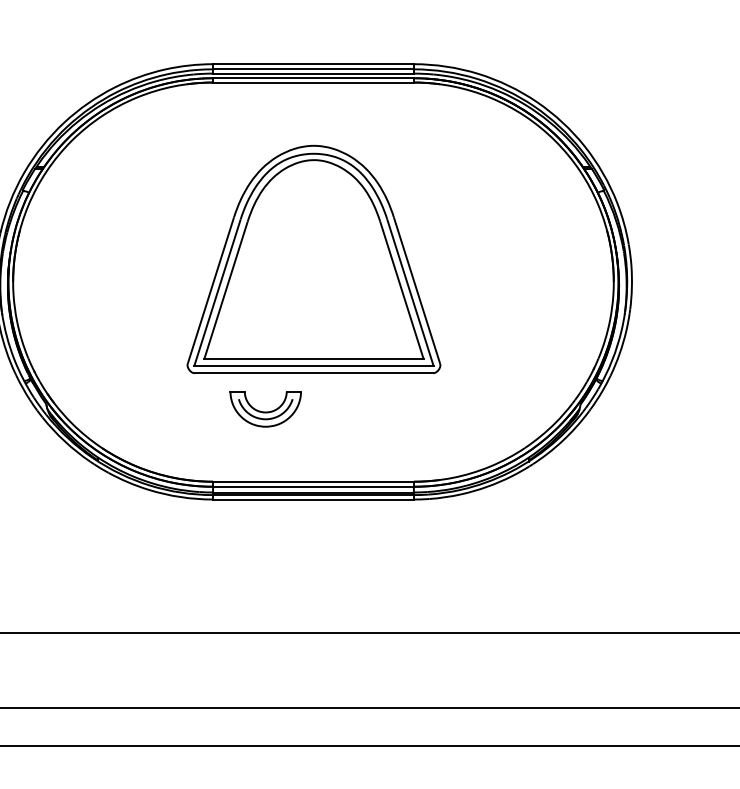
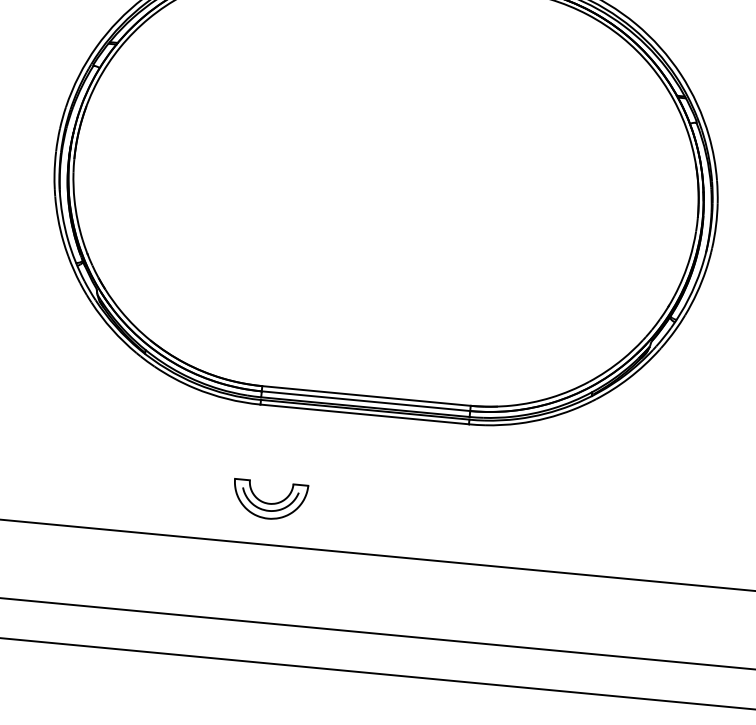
part: (313, 258) -> (388, 164), removed
part: (265, 409) -> (269, 500), moved

